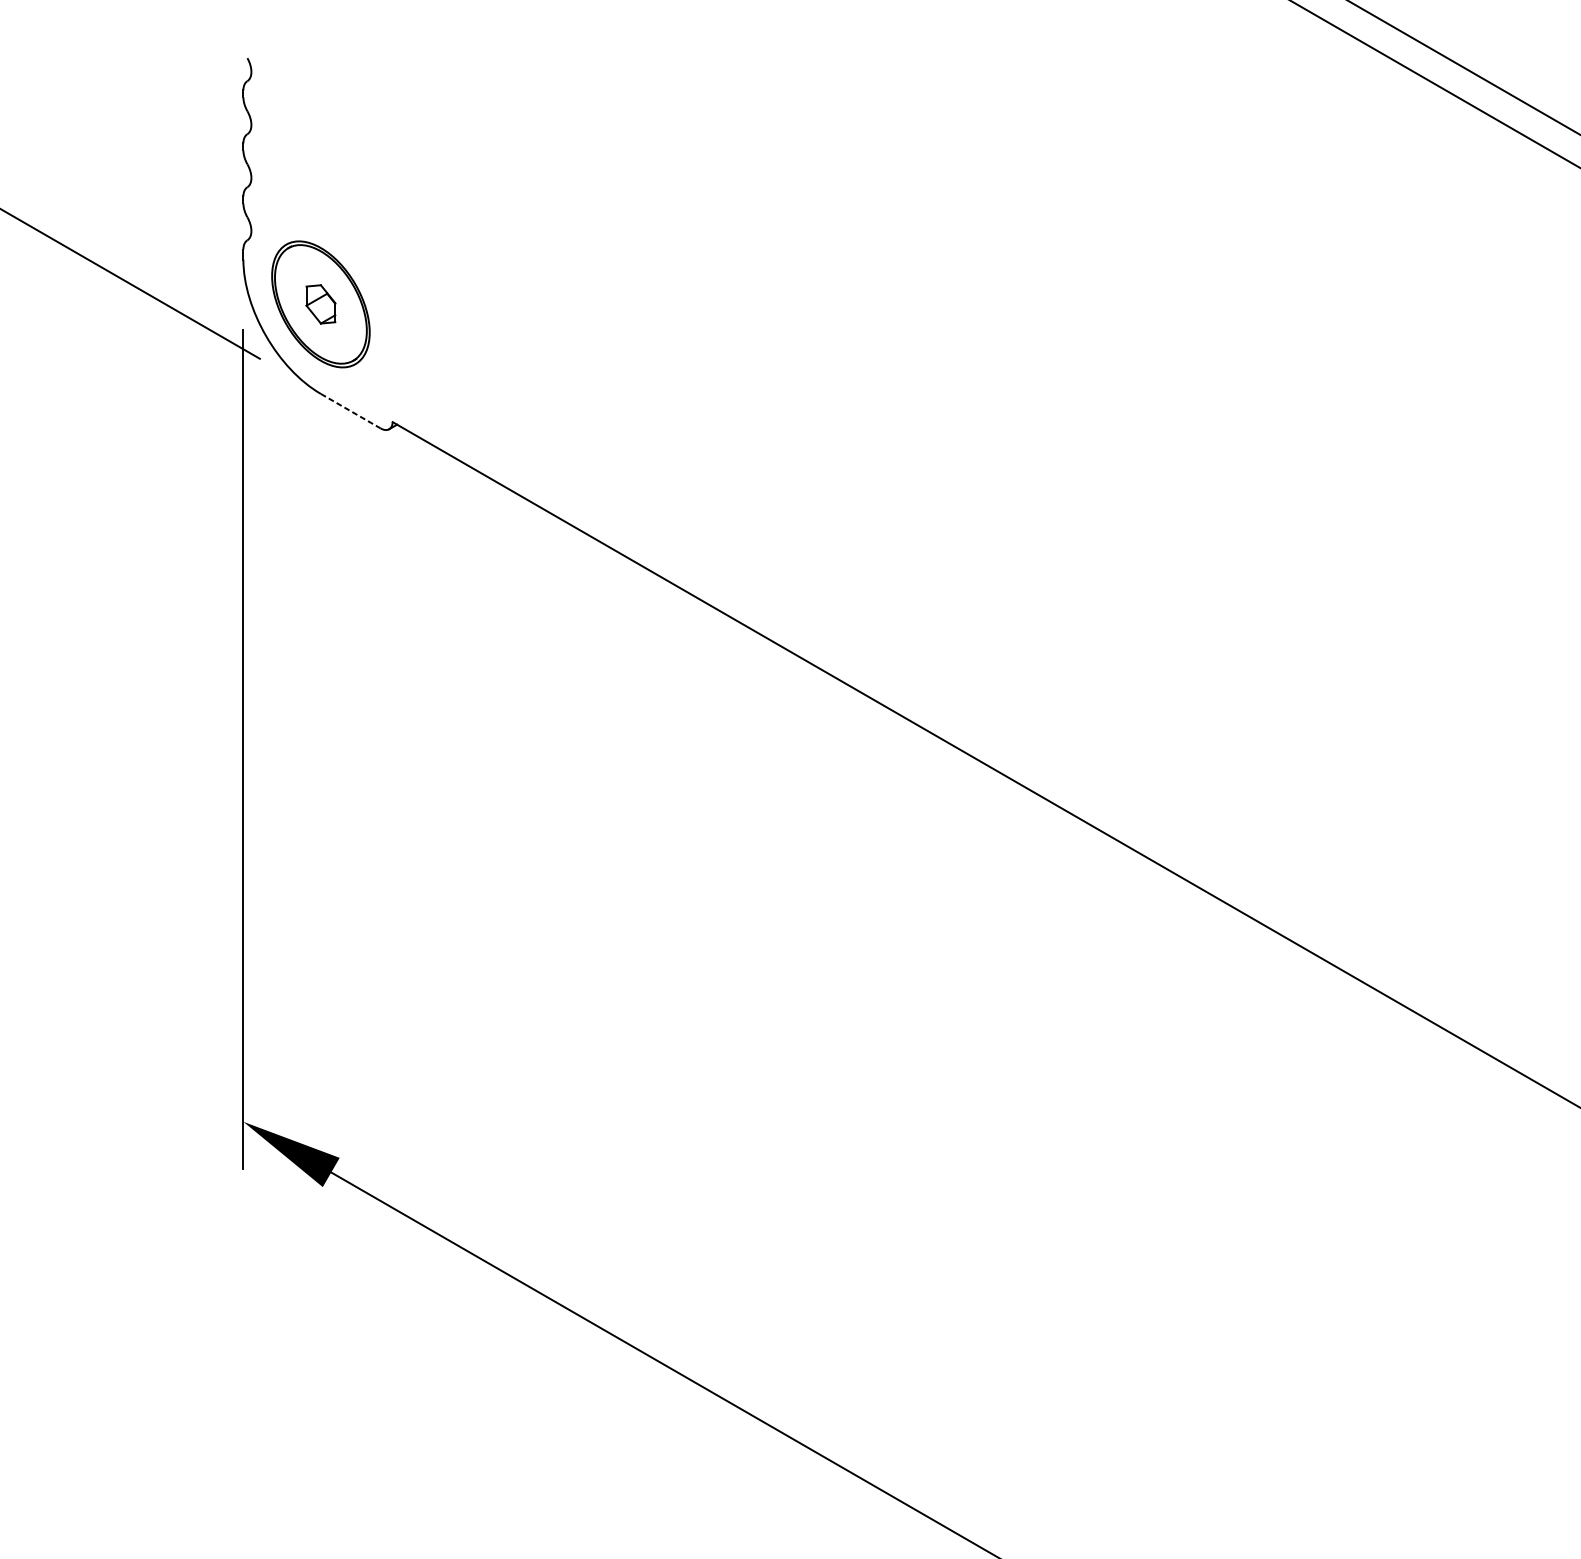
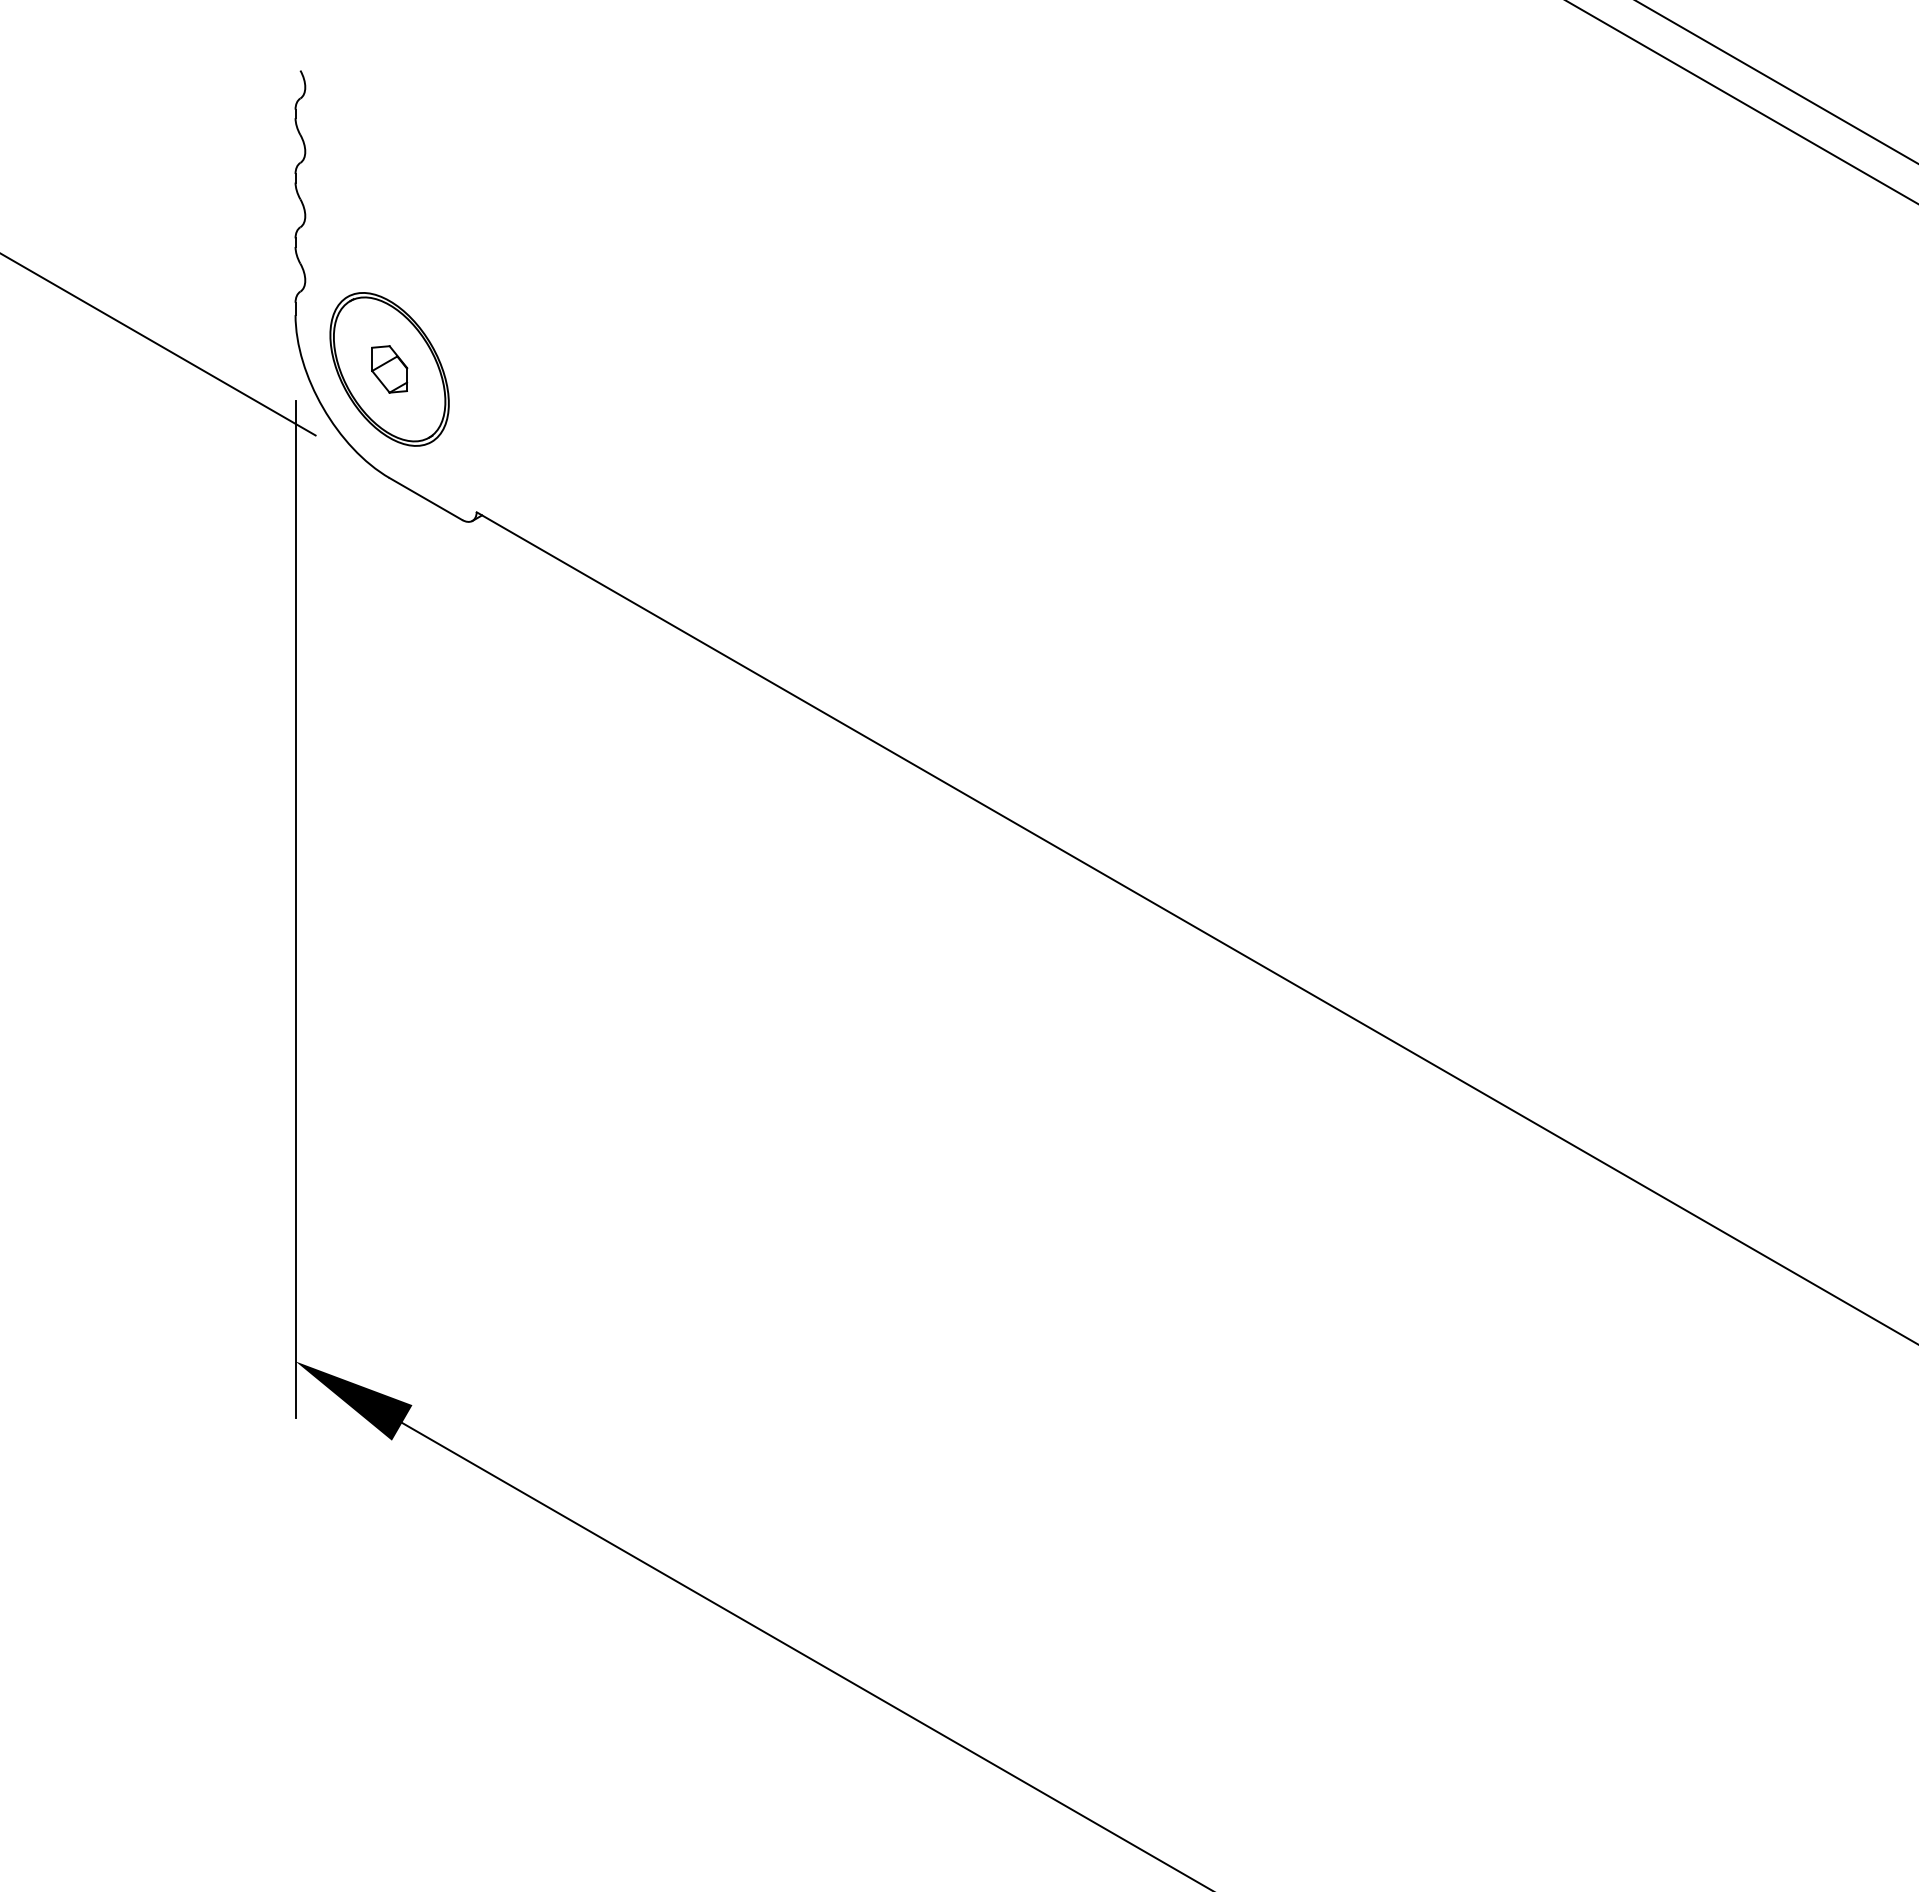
line: (350, 411) -> (425, 499), dashed -> solid

